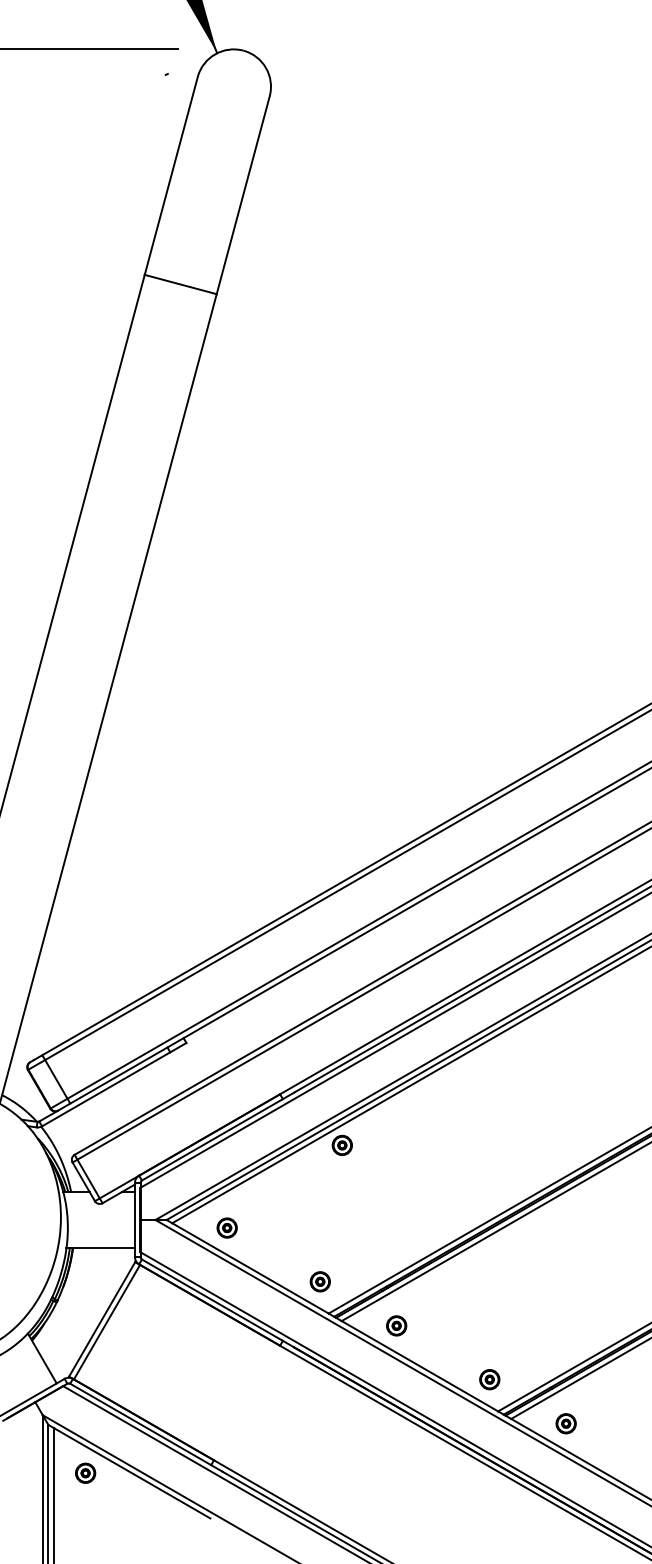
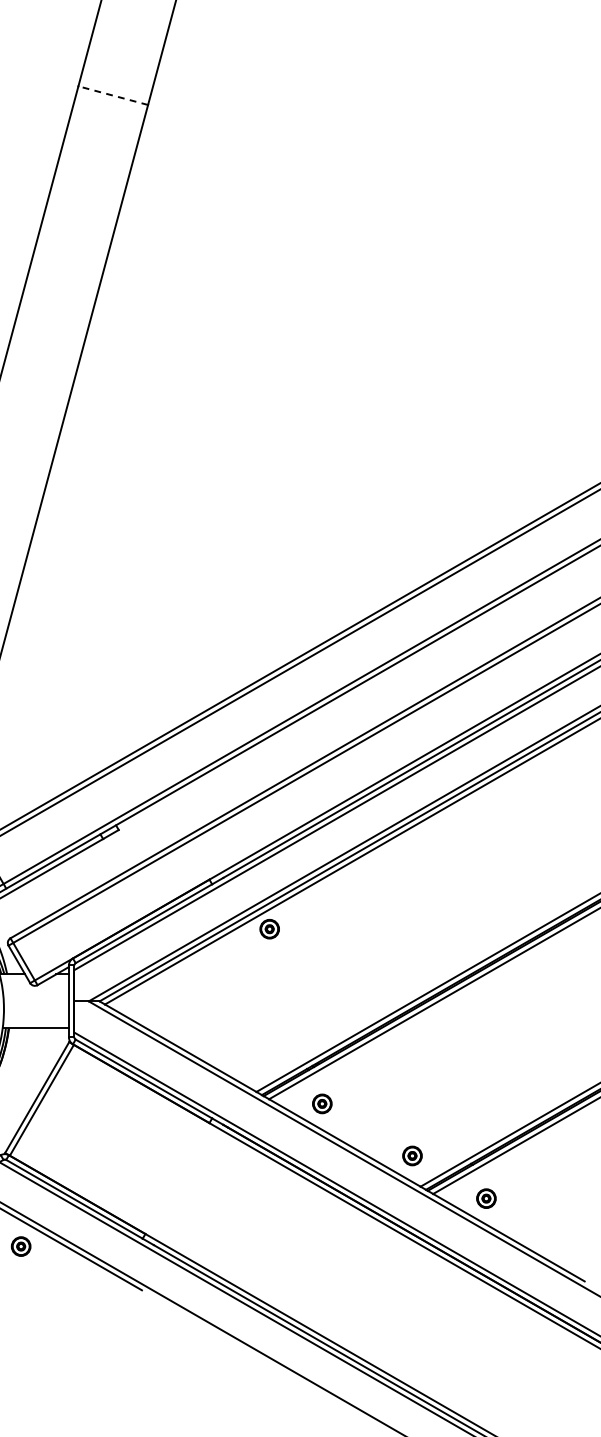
line: (180, 284) -> (113, 95), solid -> dashed
part: (226, 1227) -> (157, 1008), removed
part: (319, 1281) -> (247, 1060), removed

